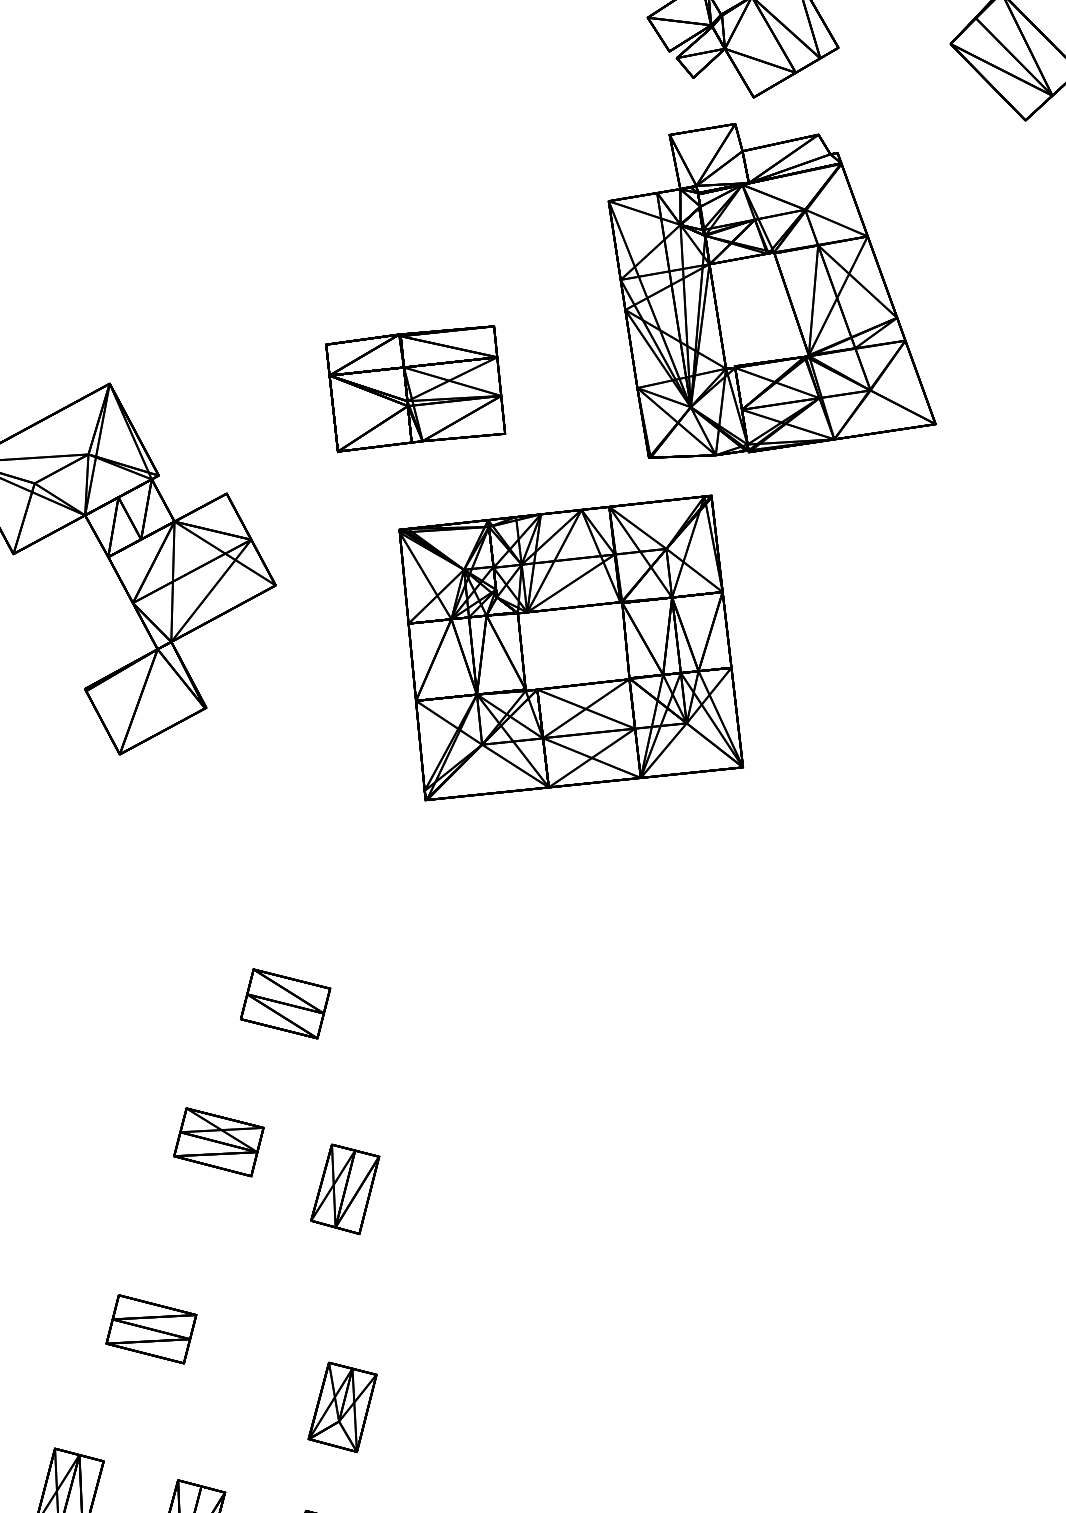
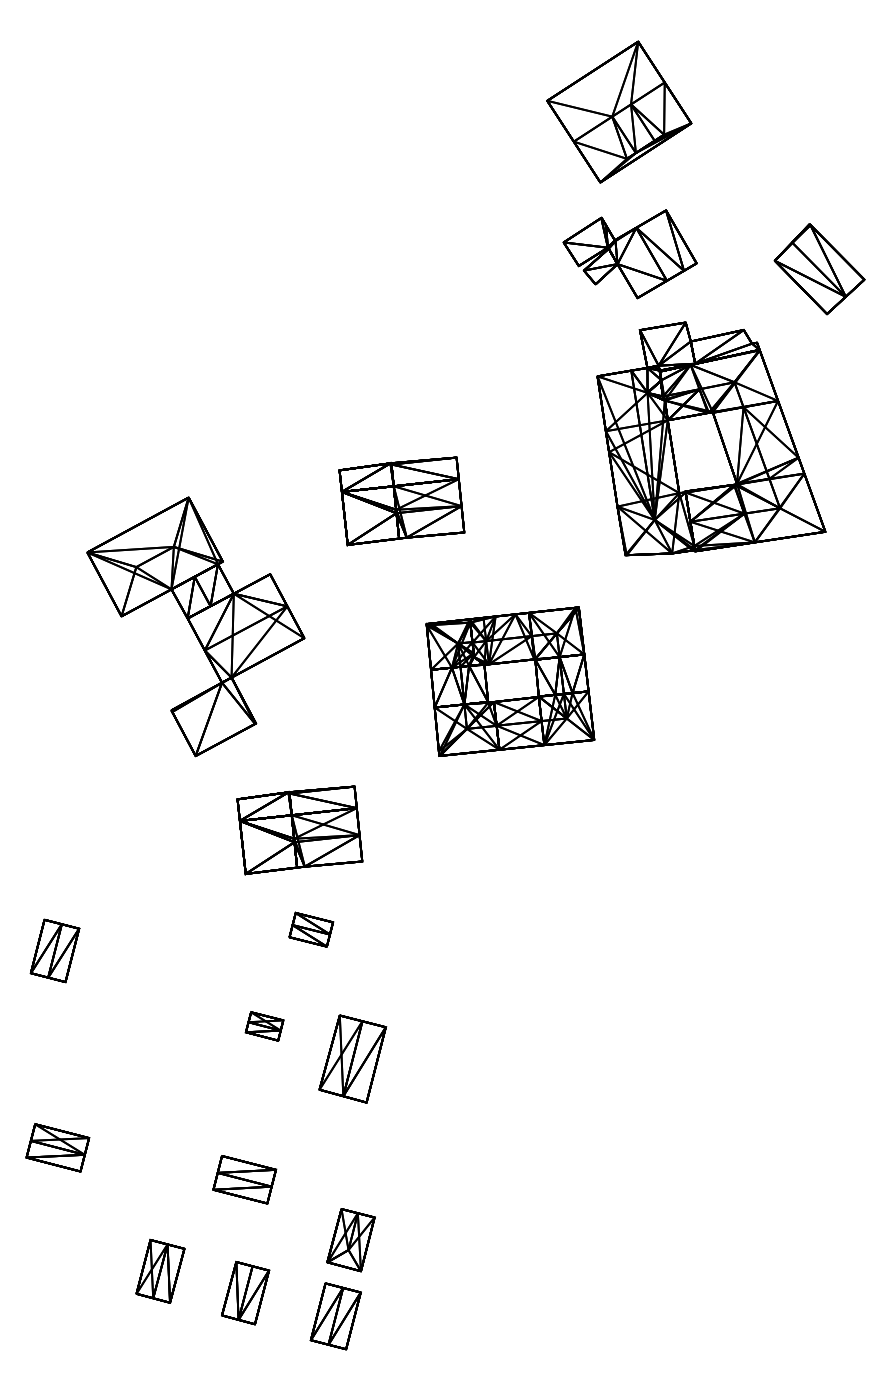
part: (772, 290) -> (711, 438), moved
part: (571, 647) -> (510, 681), size x0.7
part: (268, 861) -> (299, 830), added
part: (285, 1003) -> (311, 929), size x0.7
part: (218, 1142) -> (264, 1026), size x0.6
part: (344, 1189) -> (352, 1059), size x1.4
part: (151, 1328) -> (244, 1179), moved
part: (341, 1407) -> (350, 1240), moved

